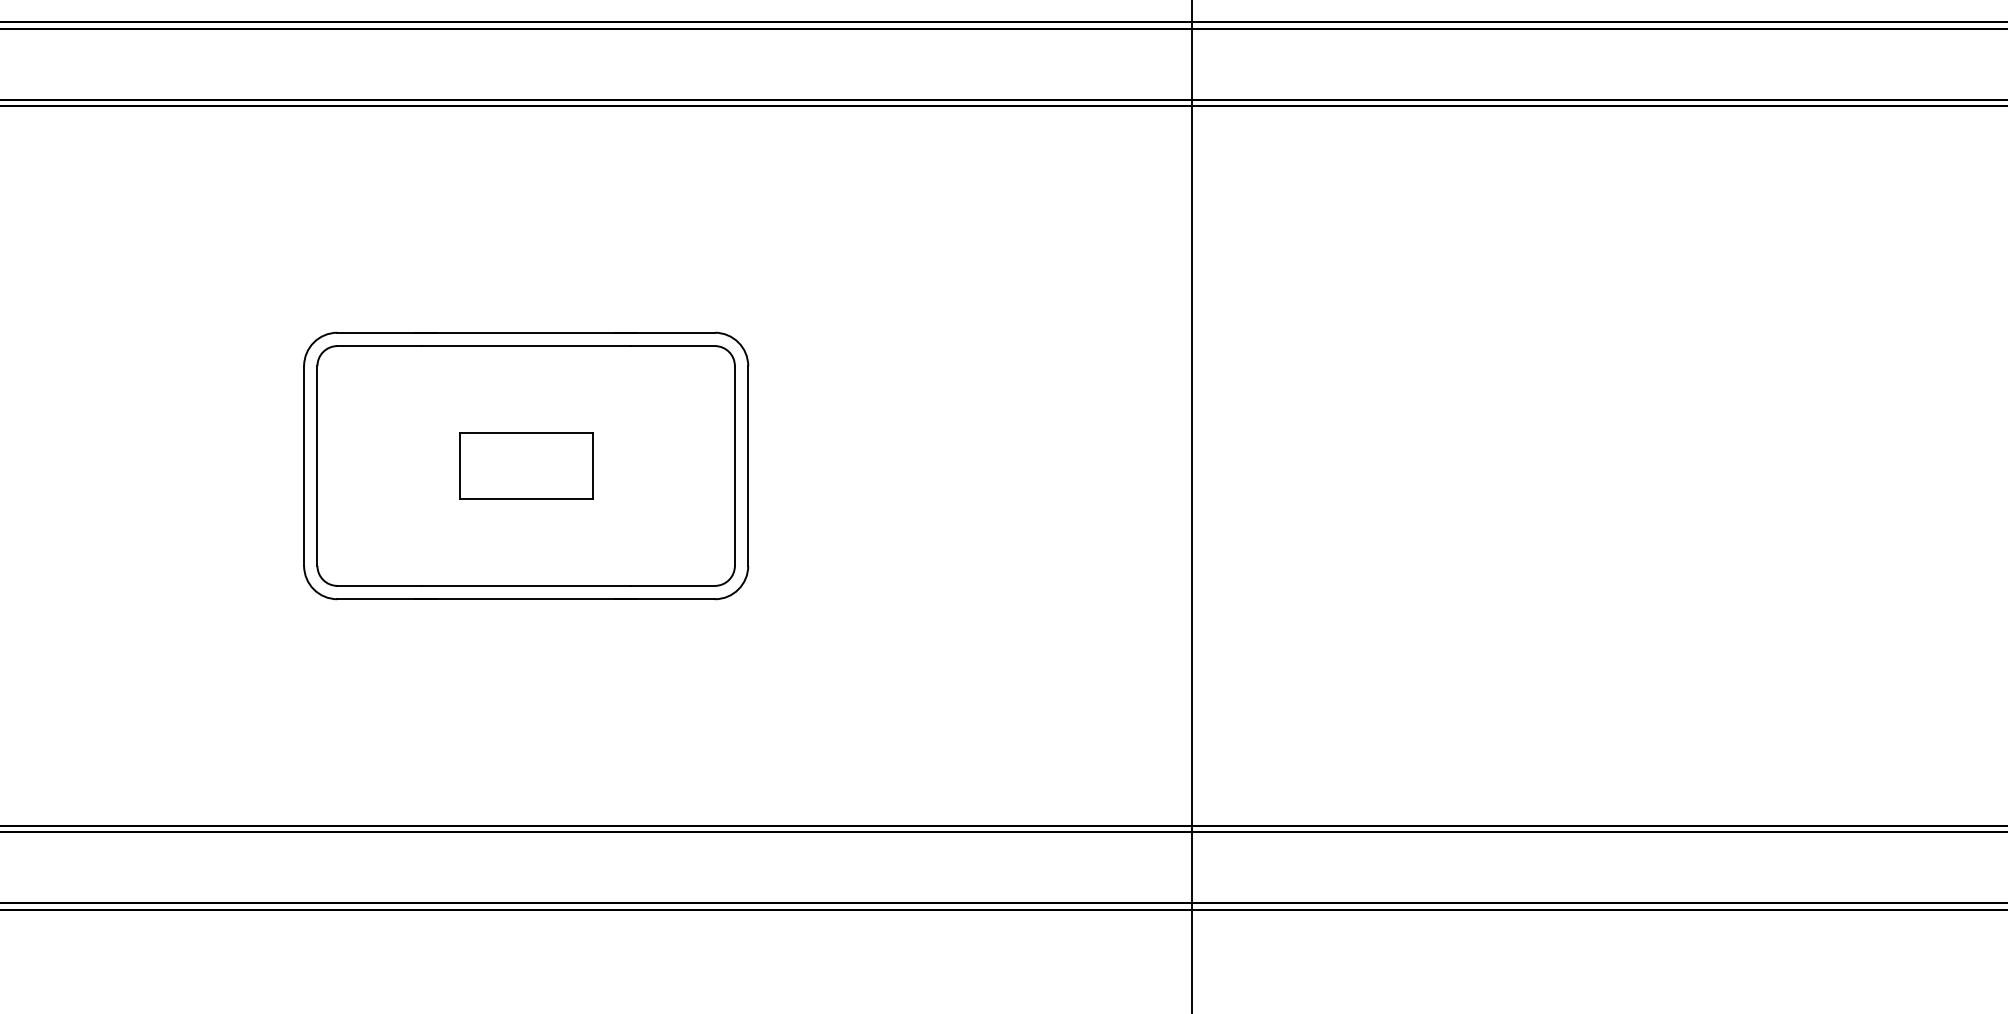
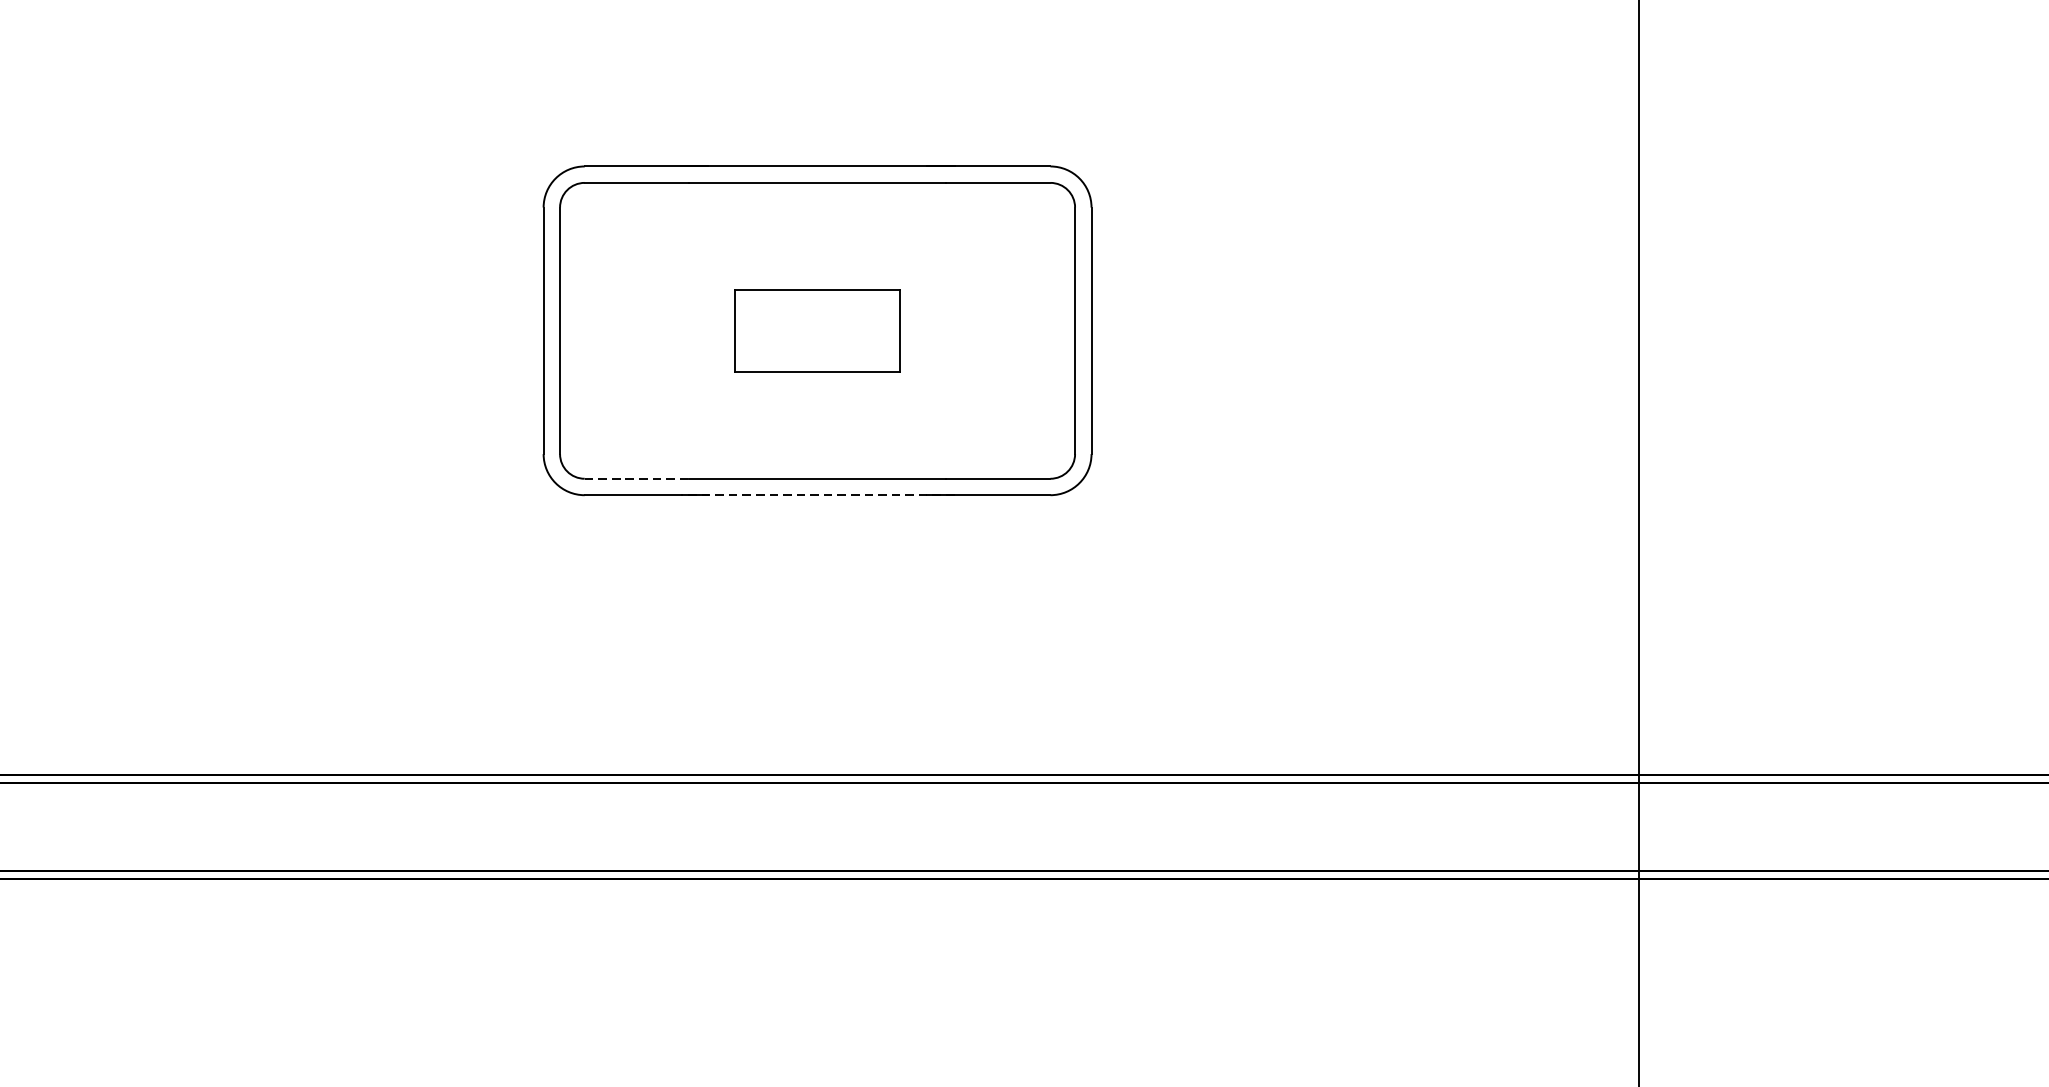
line: (380, 585) -> (637, 478), solid -> dashed
line: (525, 599) -> (816, 495), solid -> dashed

